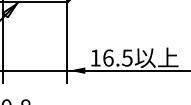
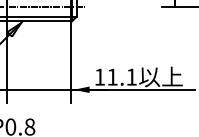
text: (117, 57) -> (121, 76), 16.5 -> 11.1

